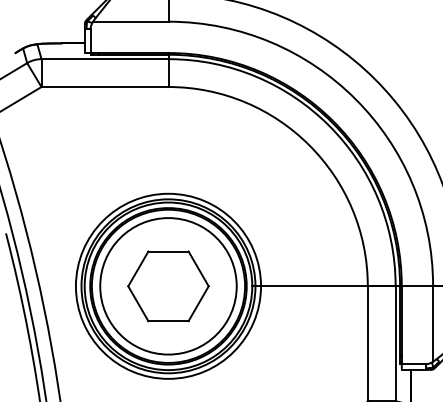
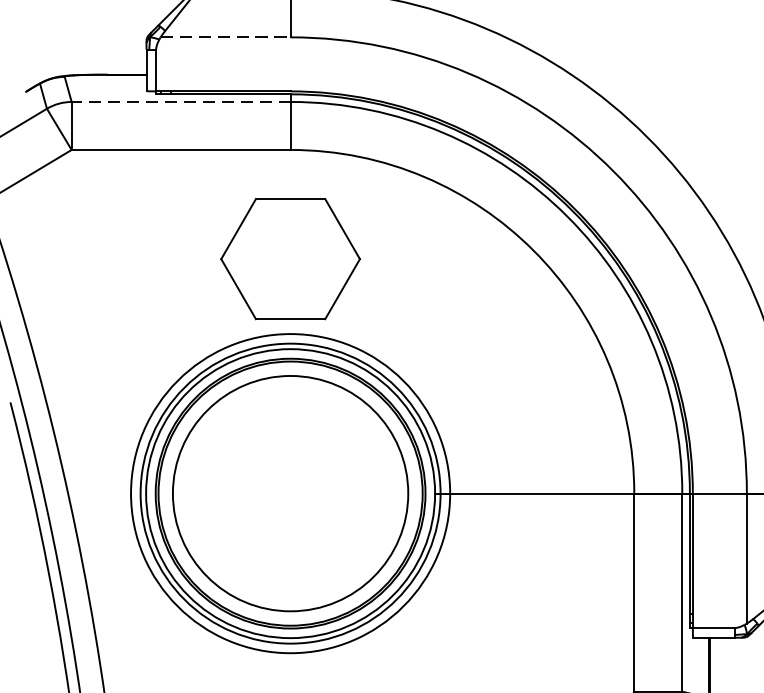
line: (130, 21) -> (225, 36), solid -> dashed
line: (104, 59) -> (180, 102), solid -> dashed
part: (168, 286) -> (290, 259), moved

